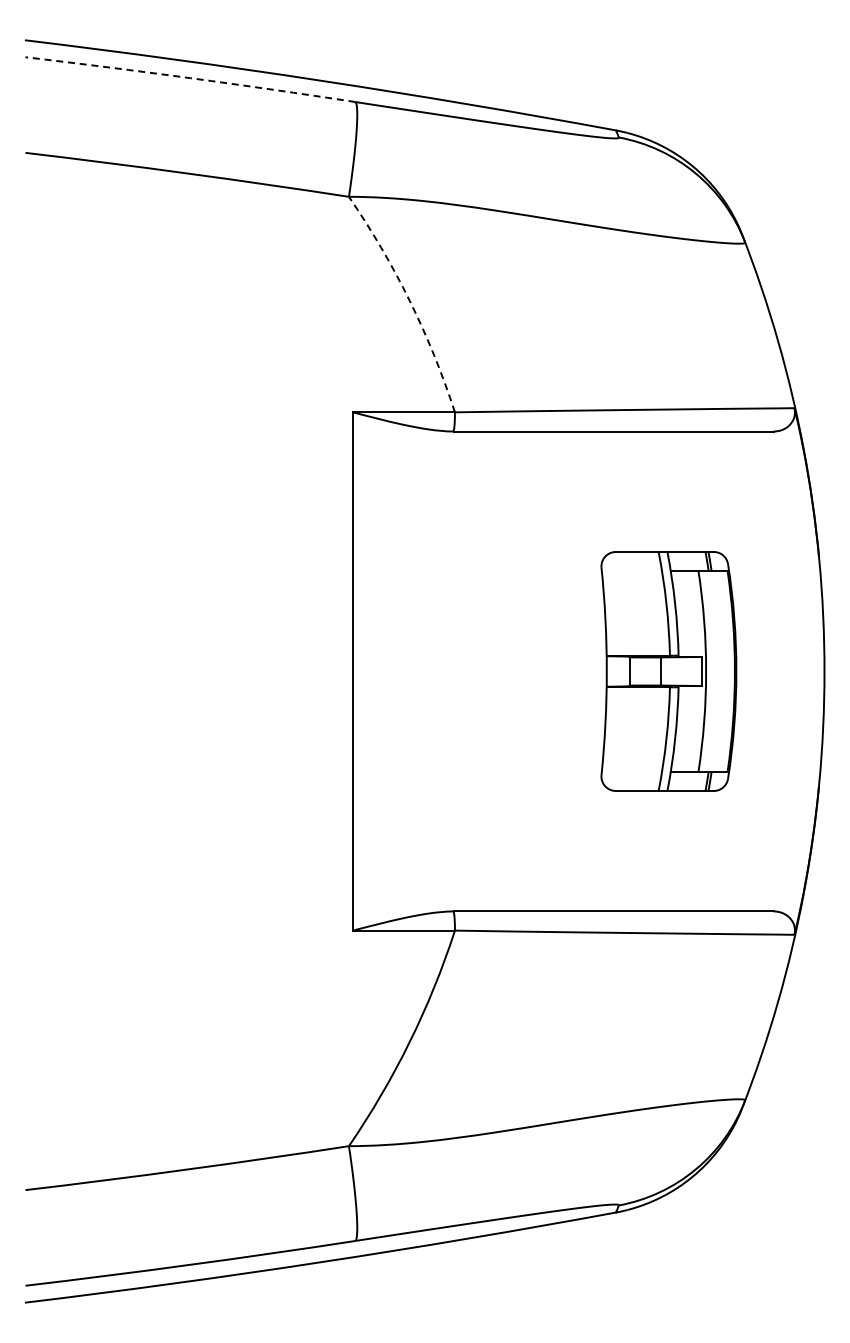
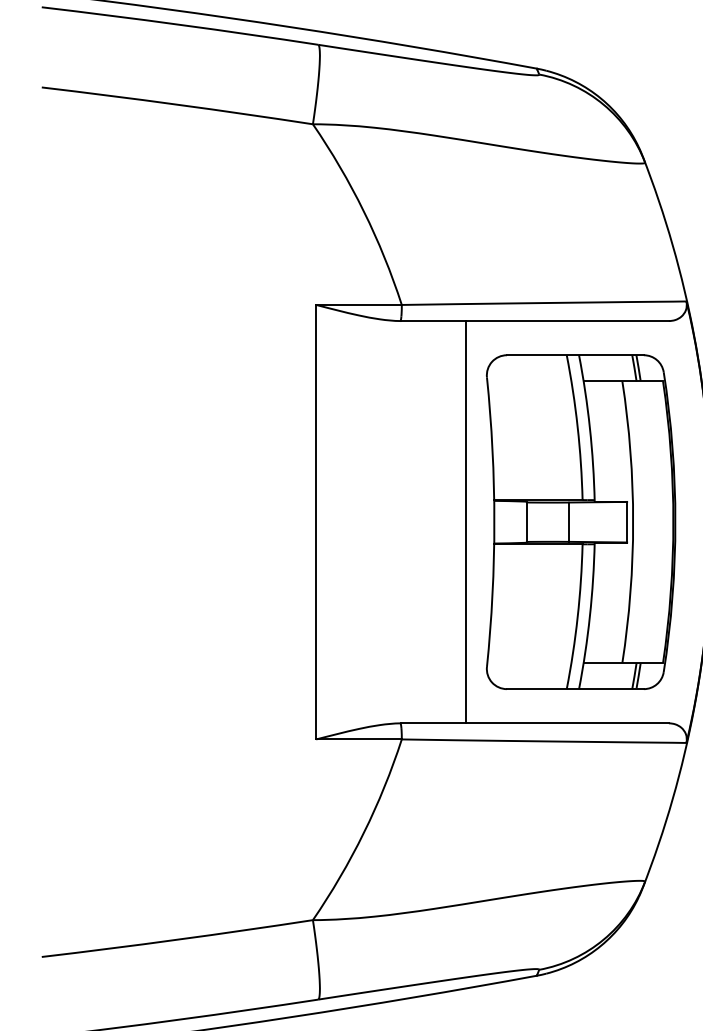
arc: (190, 78) -> (180, 25), dashed -> solid
arc: (409, 300) -> (363, 211), dashed -> solid
line: (531, 671) -> (465, 522), added
part: (668, 671) -> (580, 522), size x1.67

